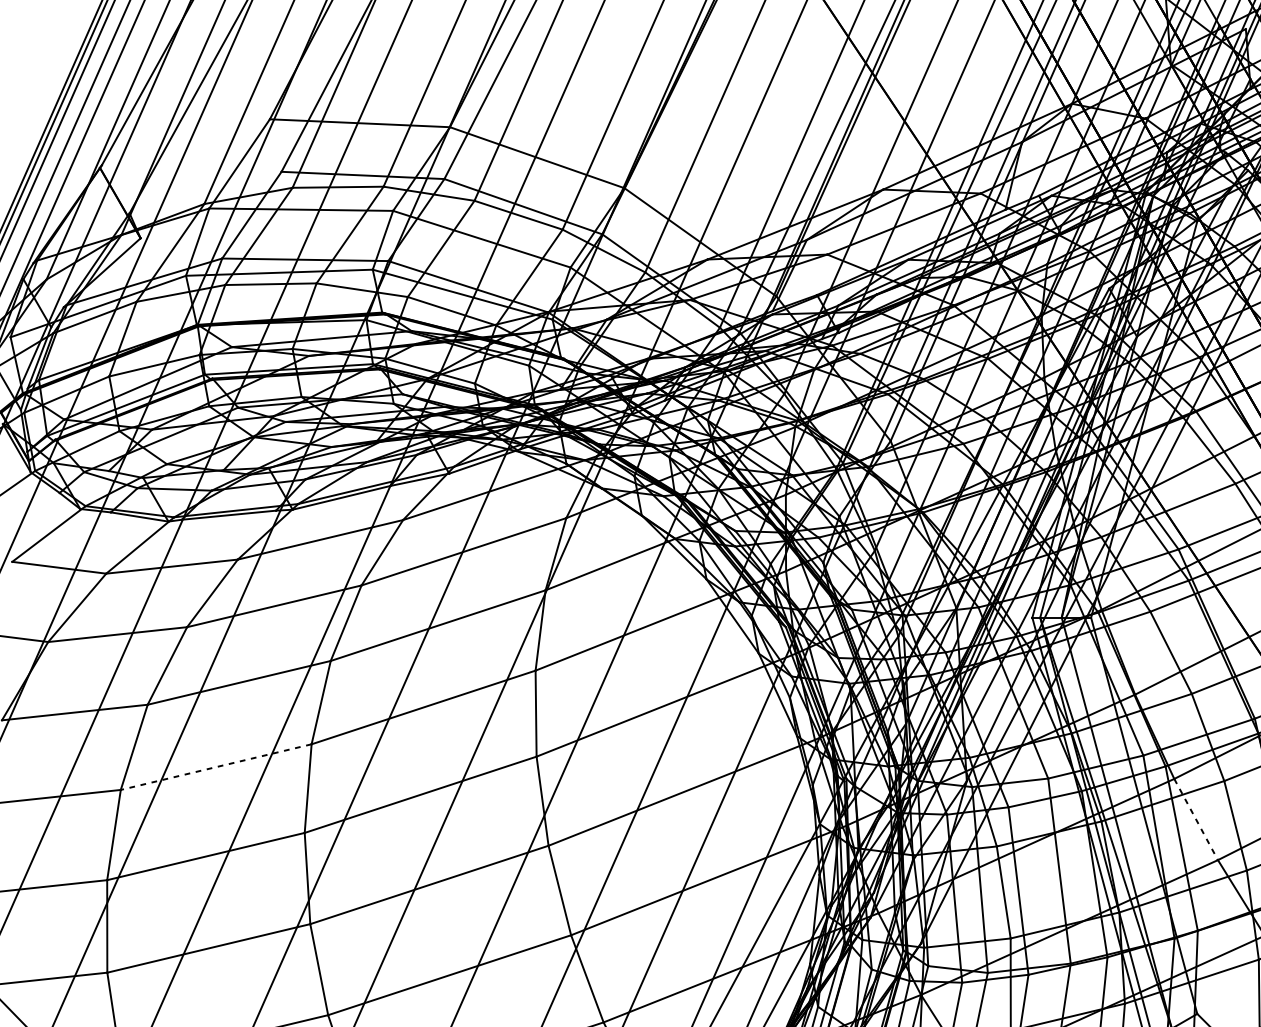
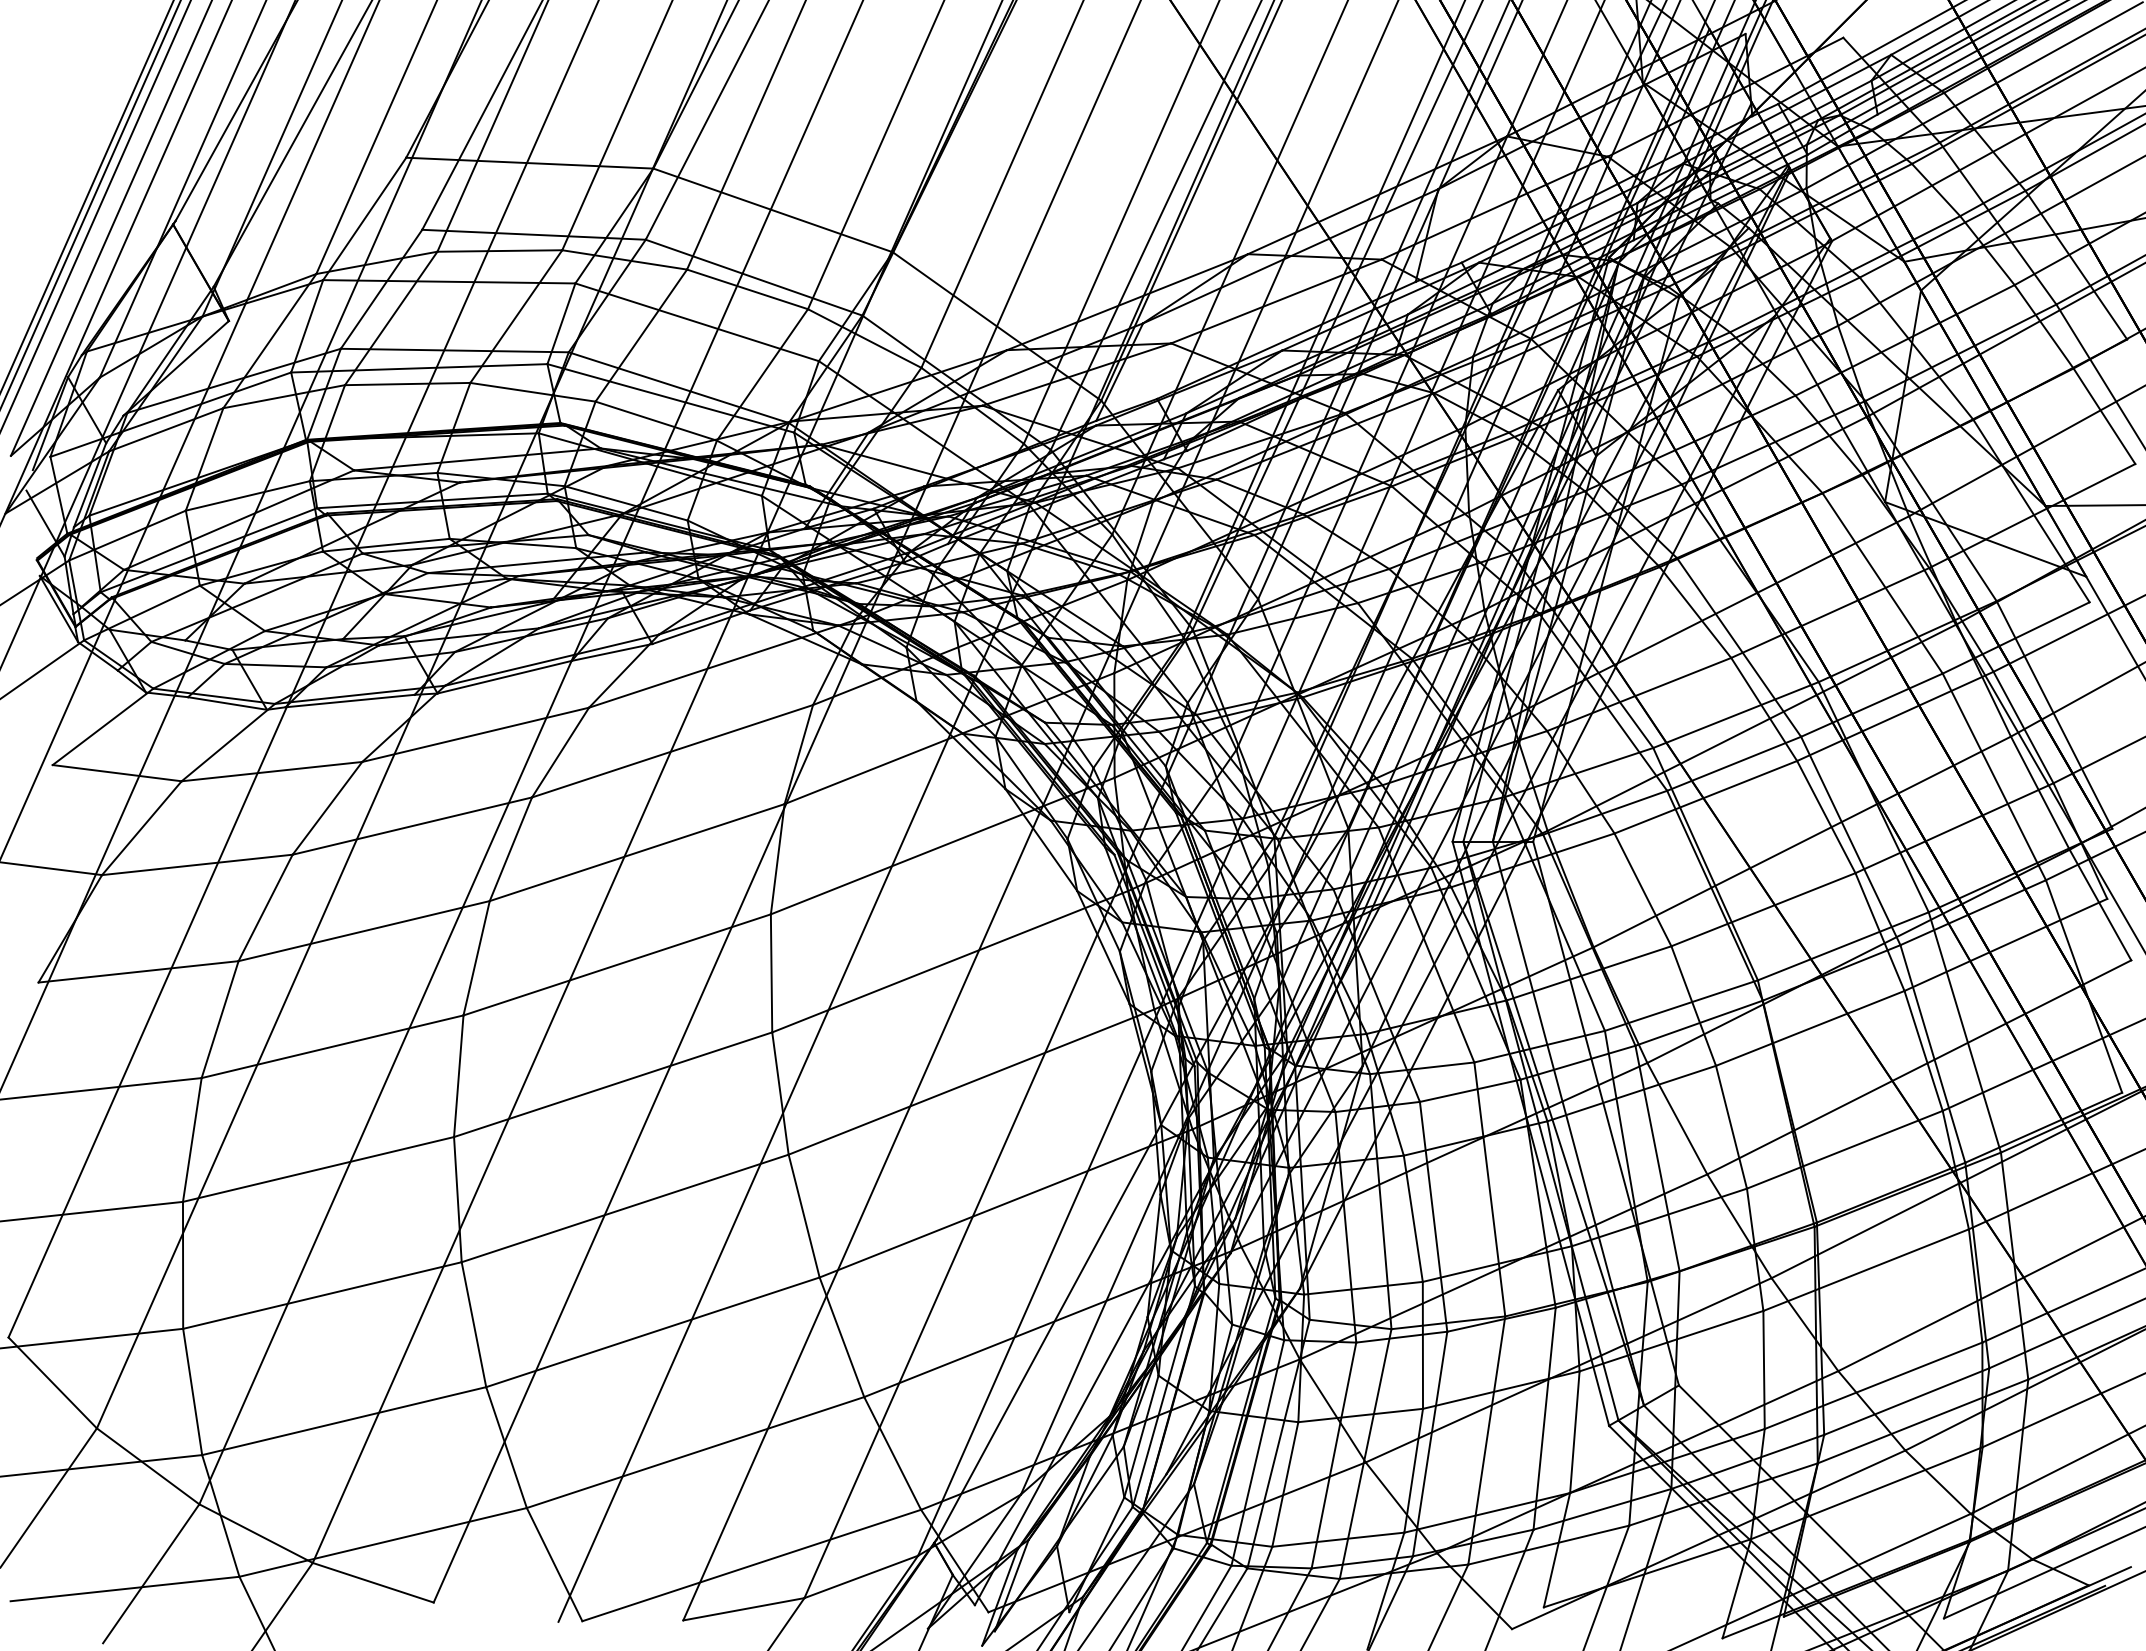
line: (216, 766) -> (332, 1046), dashed -> solid
line: (1196, 820) -> (1677, 1119), dashed -> solid

